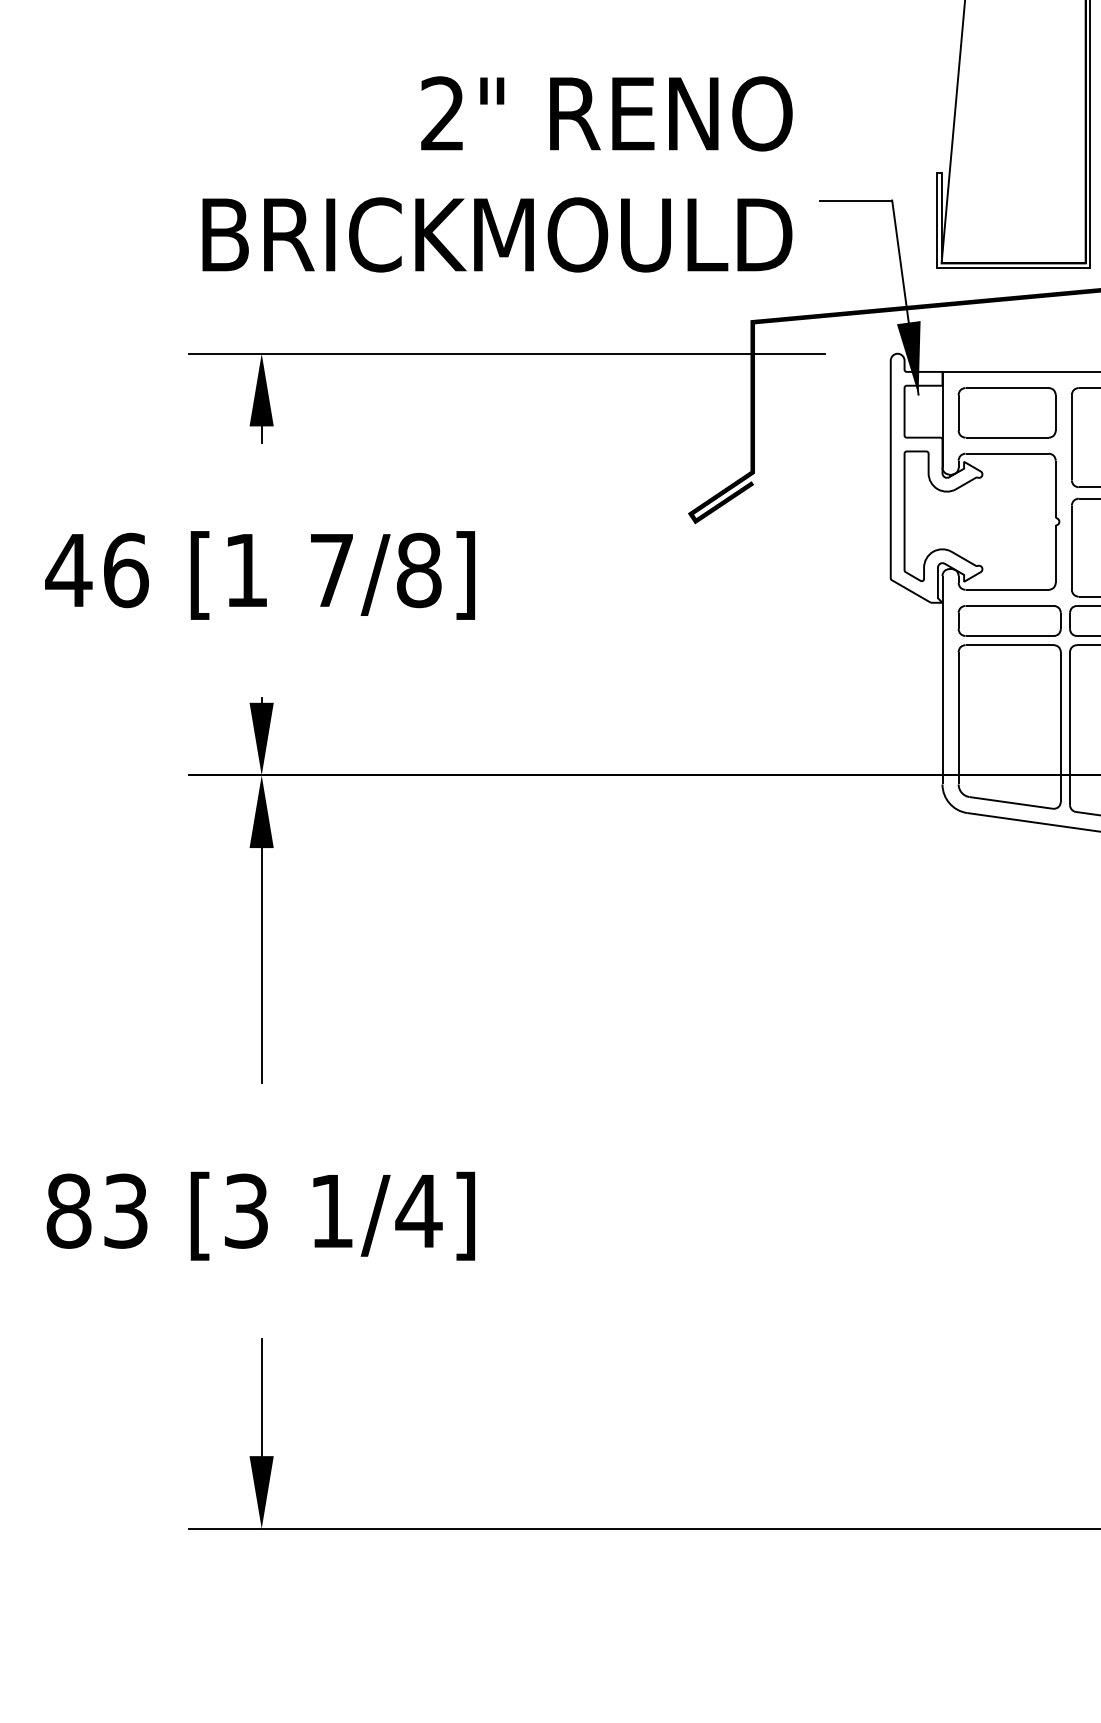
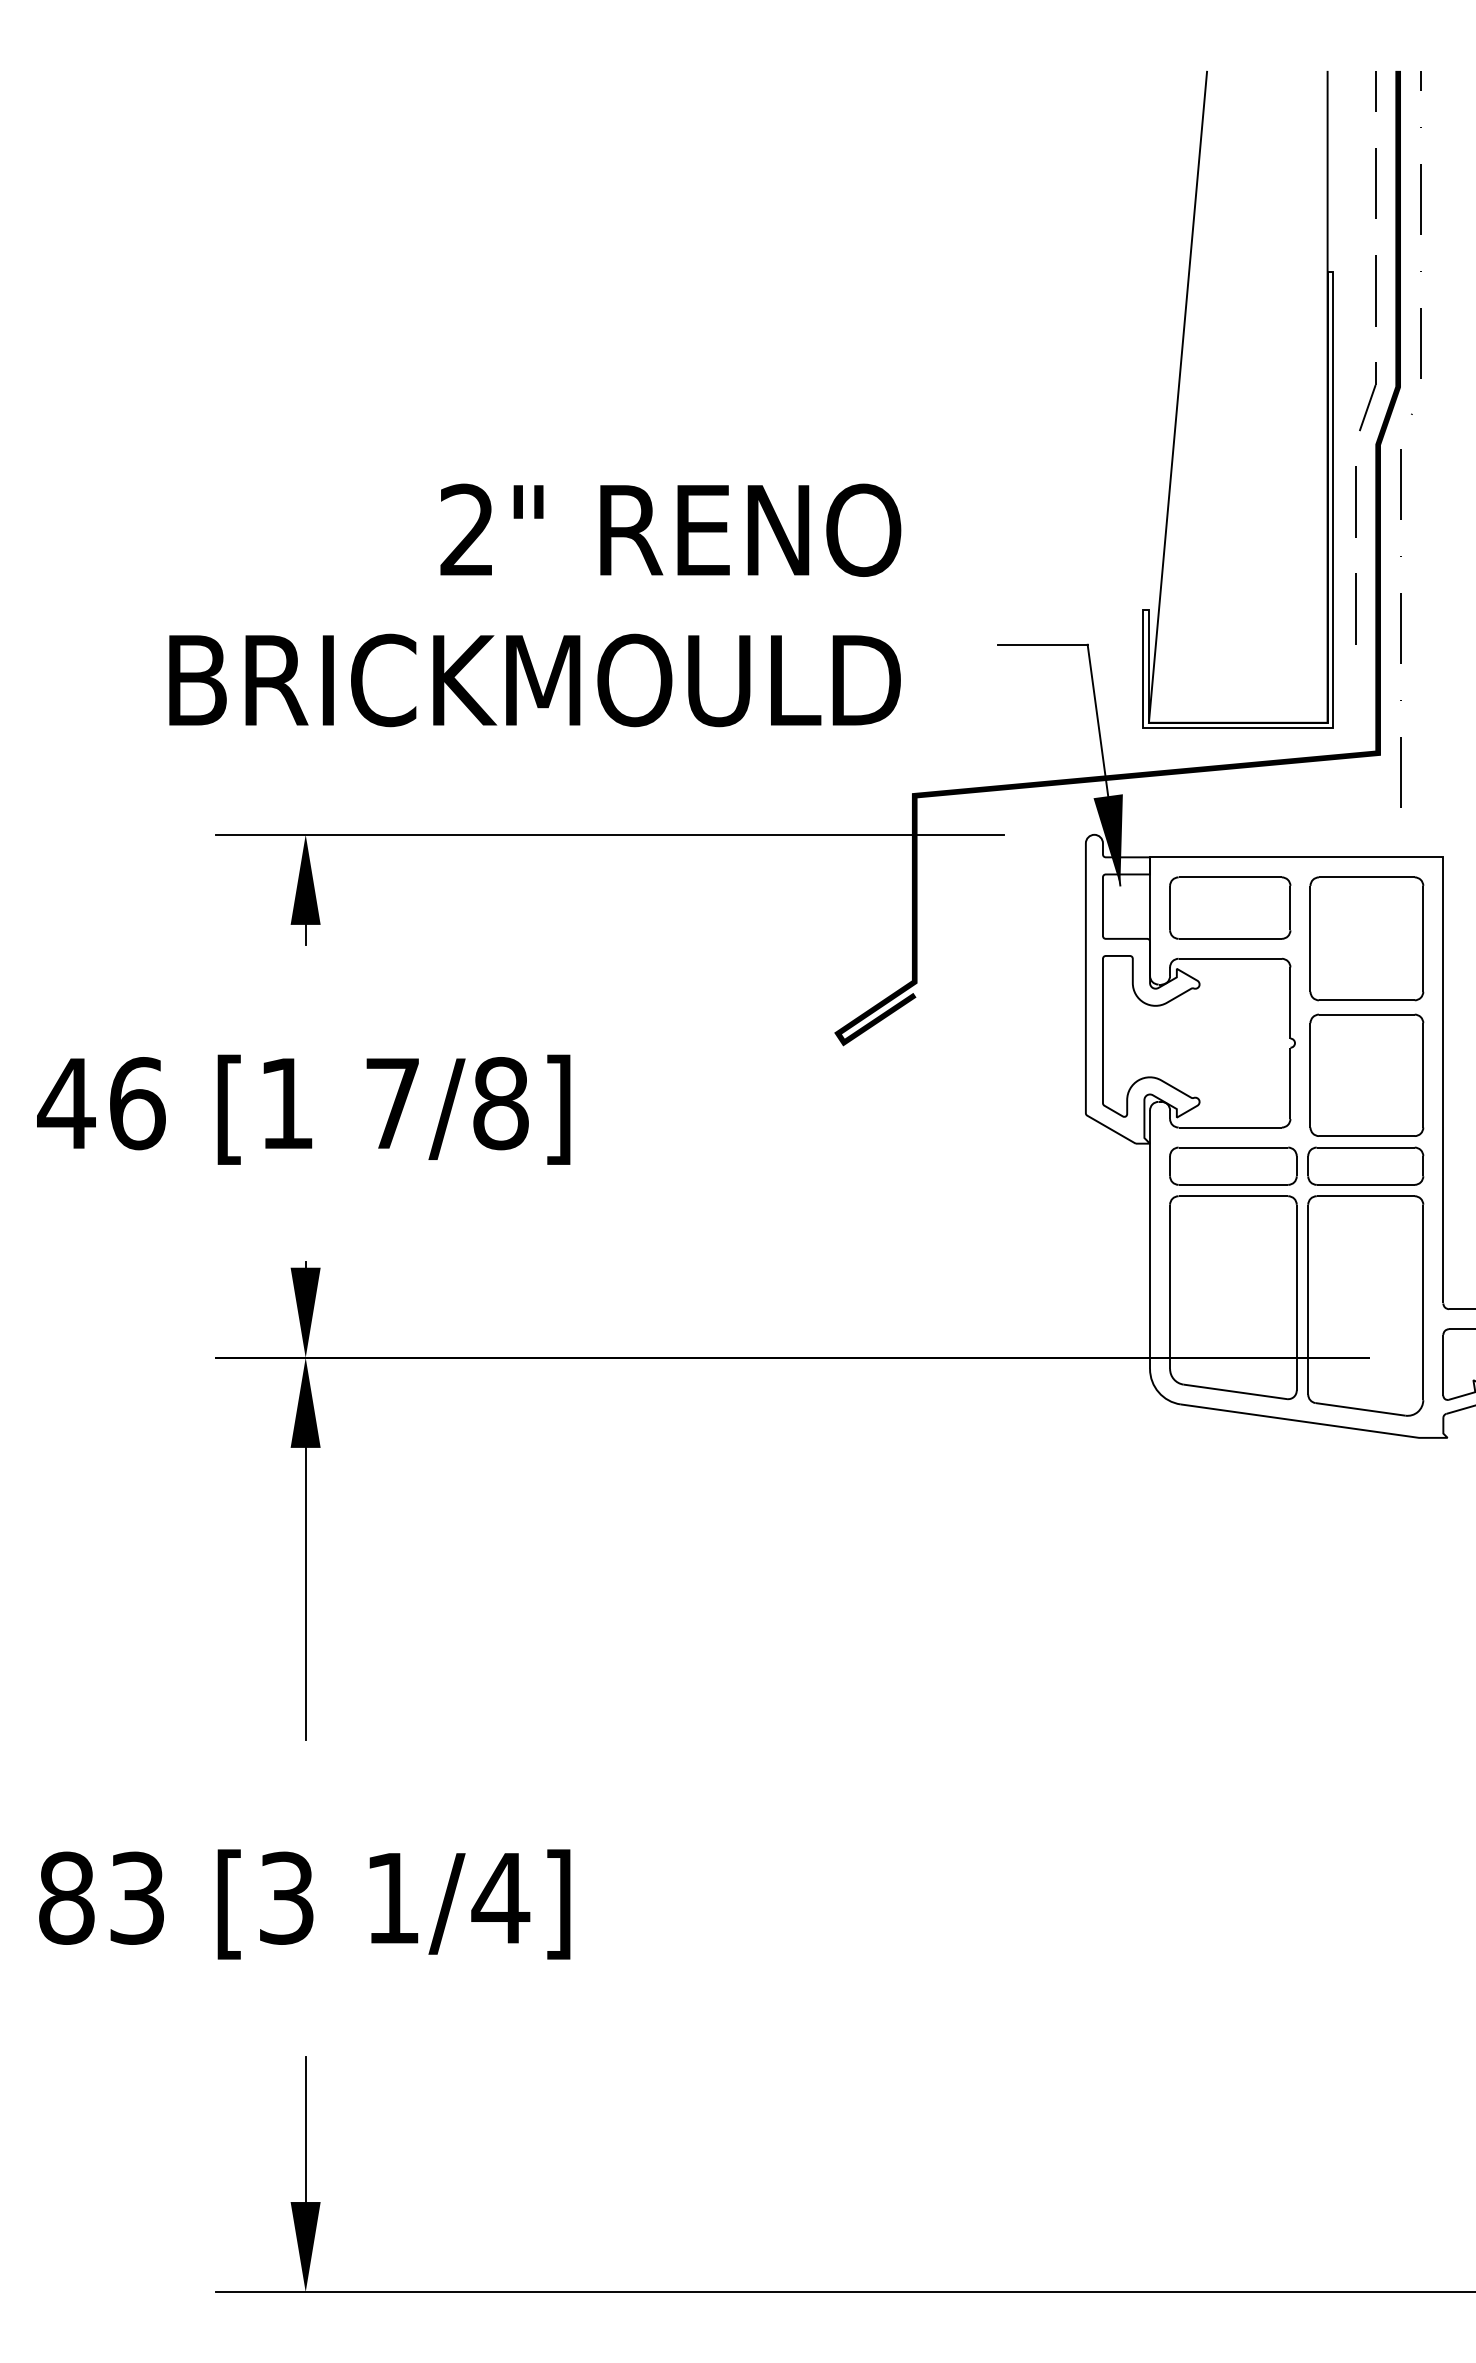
text: (497, 174) -> (535, 605), moved

